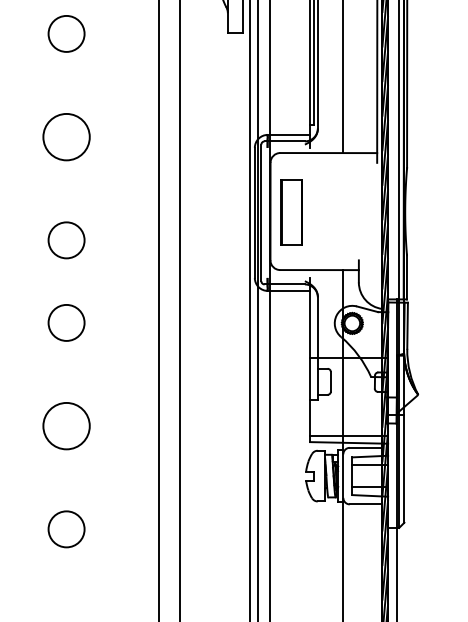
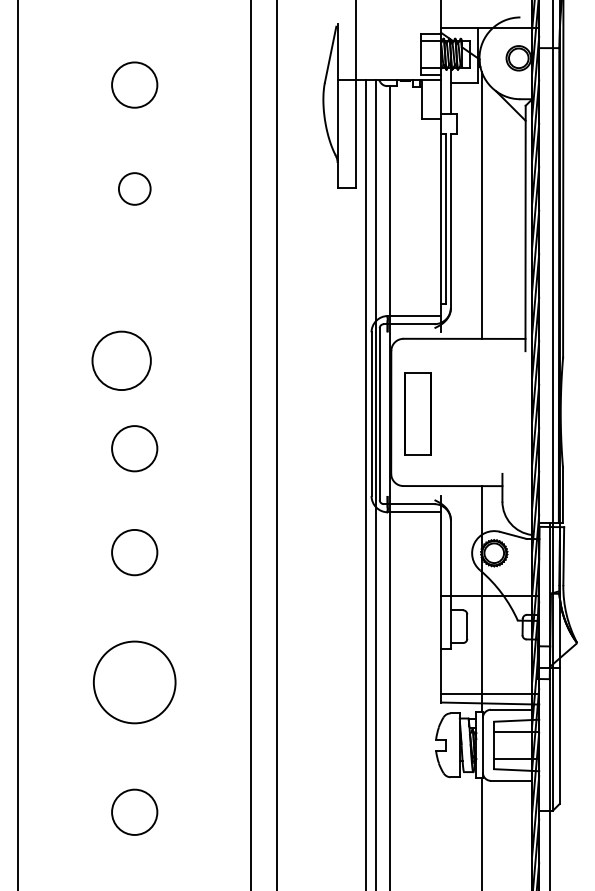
circle: (66, 33) -> (134, 188), size x0.7
circle: (66, 136) -> (121, 360), moved
circle: (66, 426) -> (134, 682), size x1.4

